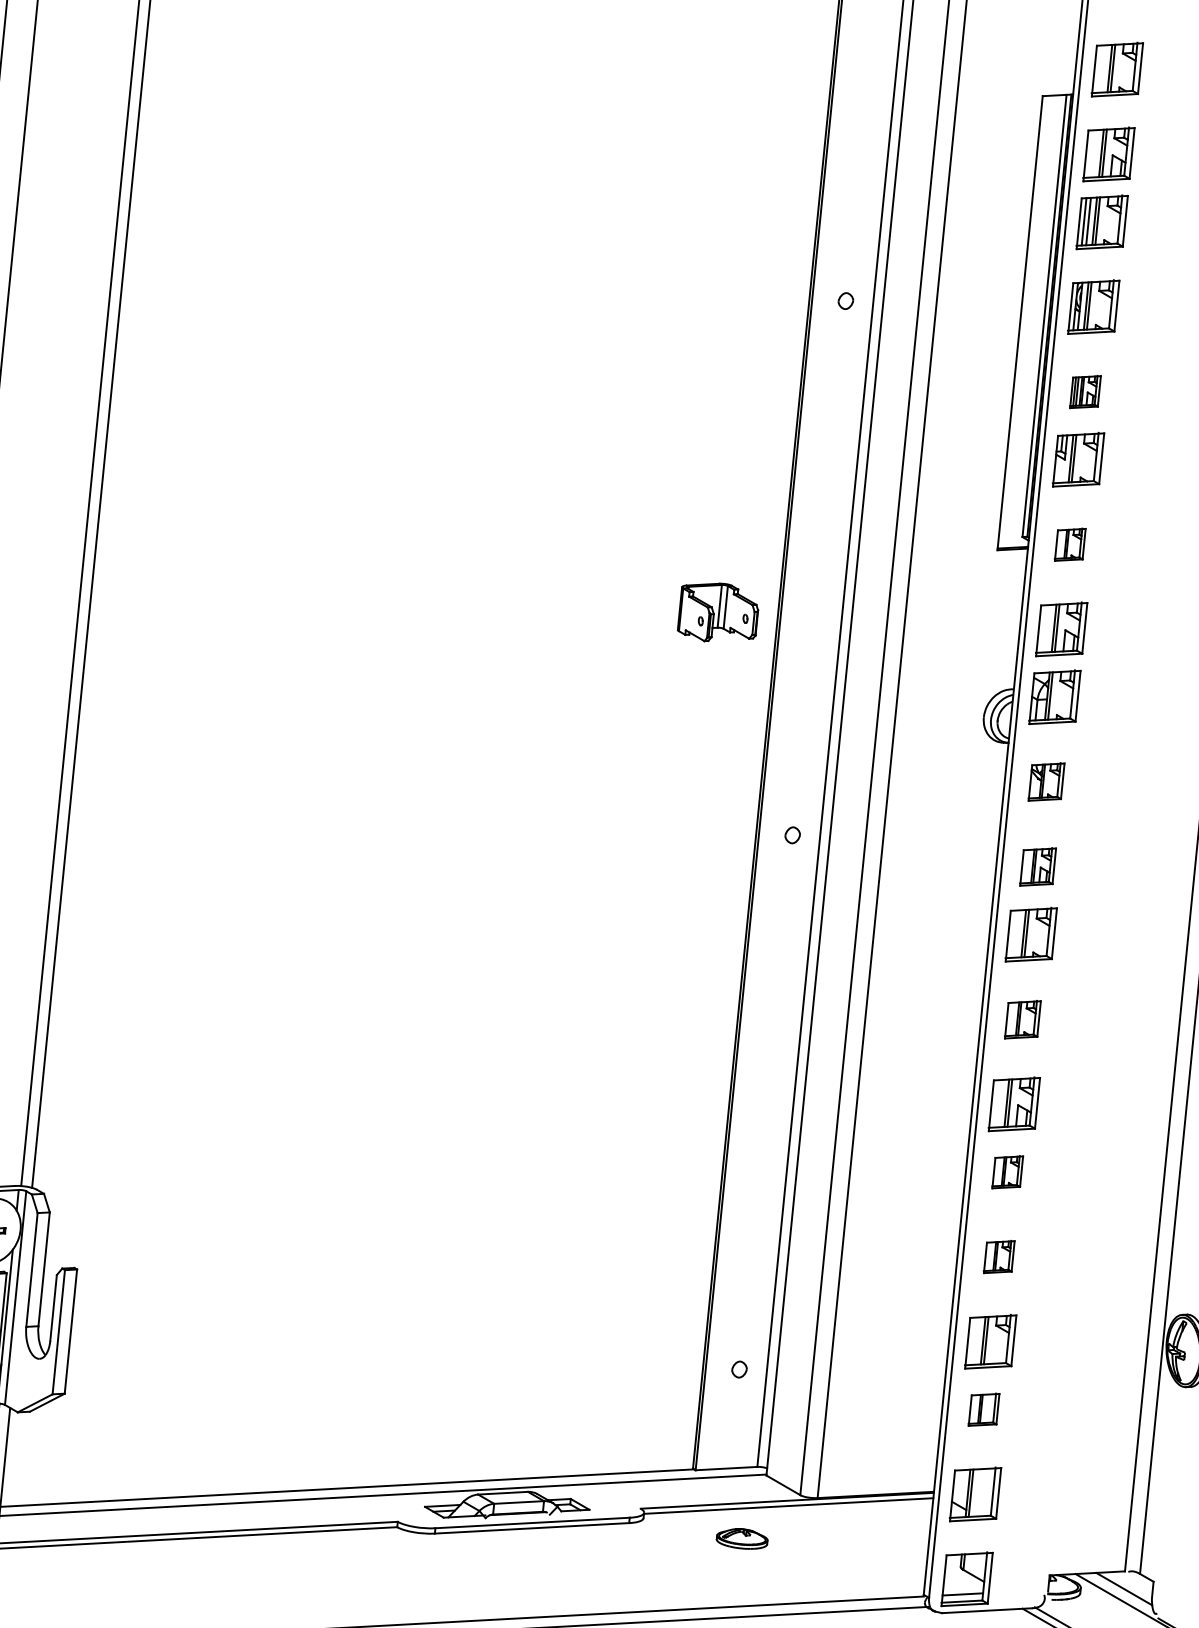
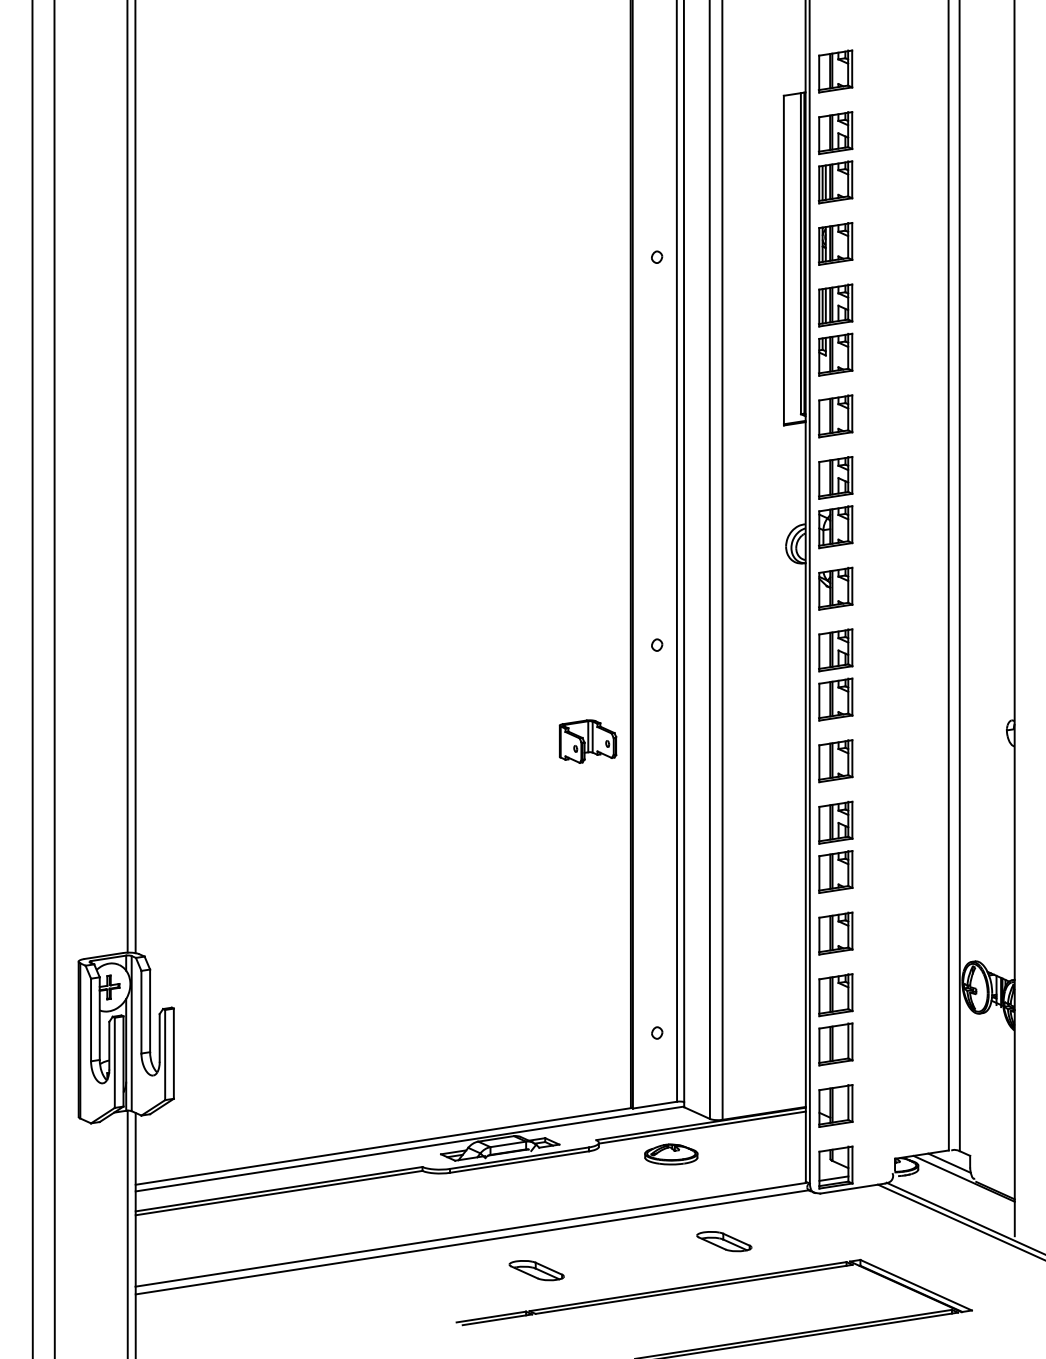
part: (1085, 392) -> (835, 305), size x1.67
part: (1069, 544) -> (835, 416), size x1.67
part: (718, 612) -> (587, 741), moved
part: (1046, 781) -> (835, 588), size x1.43
part: (1037, 867) -> (835, 650), size x1.43
part: (1022, 1020) -> (835, 761), size x1.43
part: (1007, 1171) -> (835, 871), size x1.67
part: (998, 1256) -> (835, 933), size x1.67
part: (983, 1409) -> (835, 1044), size x1.67
part: (742, 1538) -> (671, 1154), size x1.43

